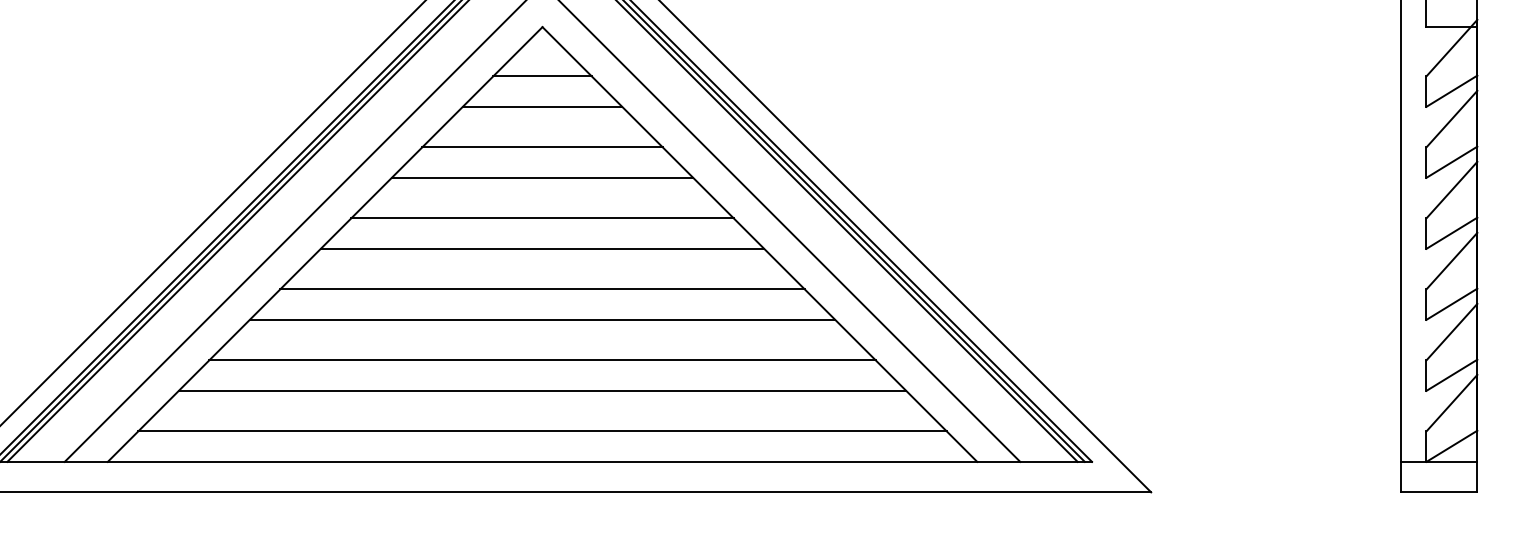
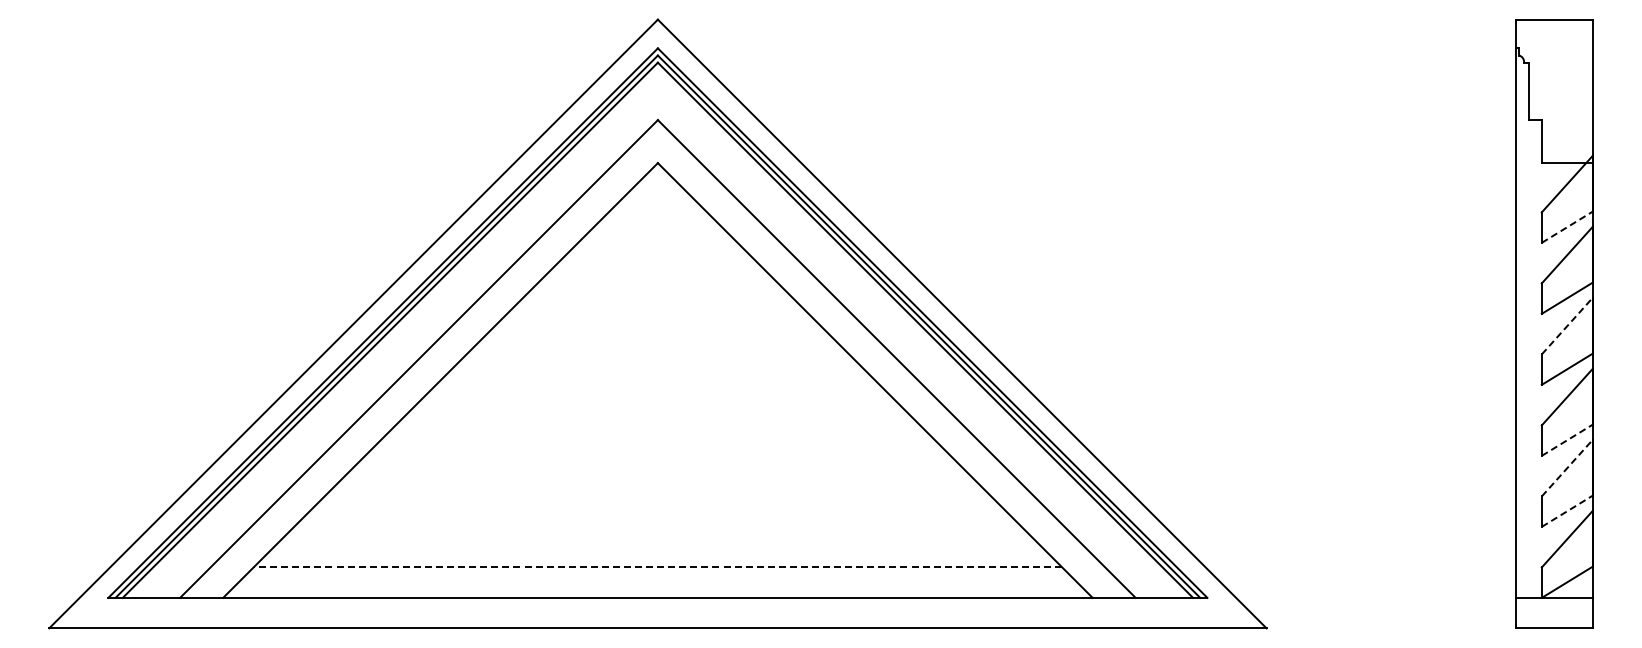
line: (542, 76) -> (657, 212), removed
line: (1452, 91) -> (1567, 227), solid -> dashed
line: (542, 106) -> (657, 242), removed
line: (542, 147) -> (657, 283), removed
line: (542, 177) -> (657, 313), removed
line: (1452, 189) -> (1567, 325), solid -> dashed
line: (542, 218) -> (657, 354), removed
line: (542, 248) -> (657, 384), removed
line: (542, 289) -> (657, 425), removed
line: (1452, 304) -> (1567, 440), solid -> dashed
line: (542, 319) -> (657, 455), removed
line: (1452, 331) -> (1567, 467), solid -> dashed
line: (542, 360) -> (657, 496), removed
line: (1452, 375) -> (1567, 511), solid -> dashed
line: (542, 390) -> (657, 526), removed
line: (542, 431) -> (657, 567), solid -> dashed

